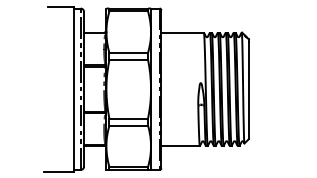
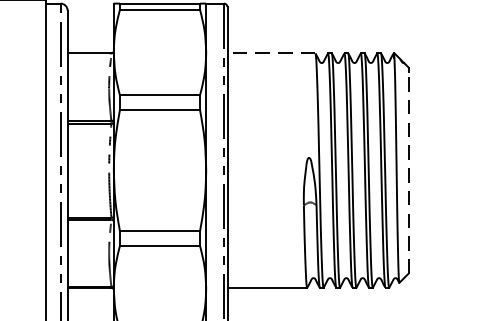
line: (182, 32) -> (271, 53), solid -> dashed
line: (248, 90) -> (407, 173), solid -> dashed

